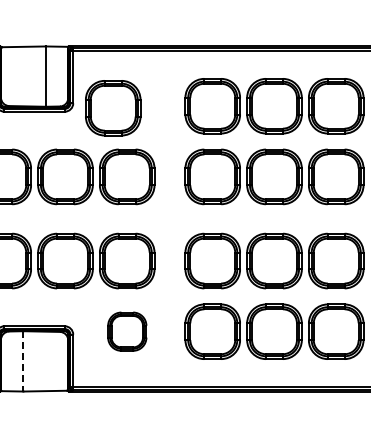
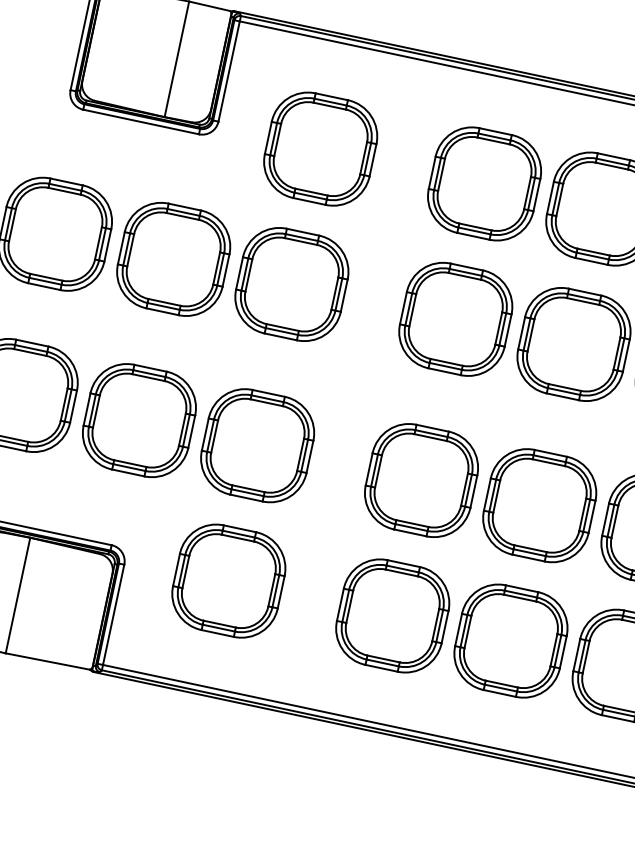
part: (113, 108) -> (321, 149), moved
part: (127, 331) -> (229, 580), size x1.43
line: (23, 361) -> (18, 595), dashed -> solid

